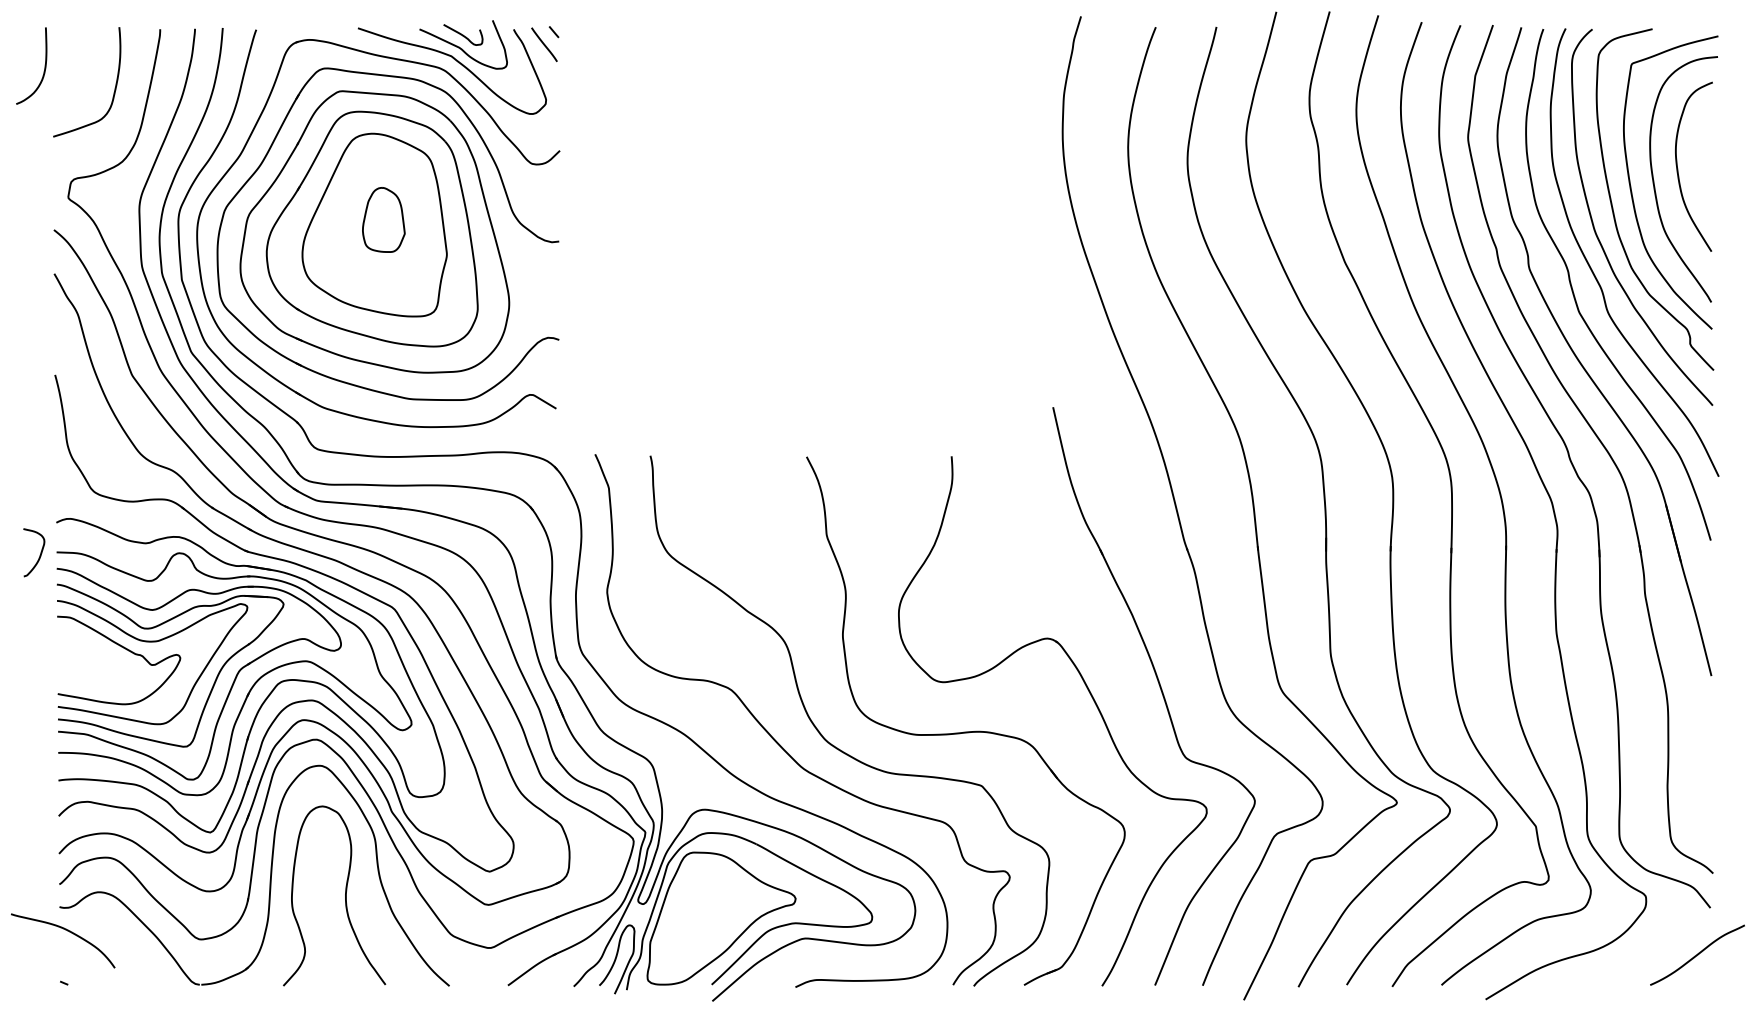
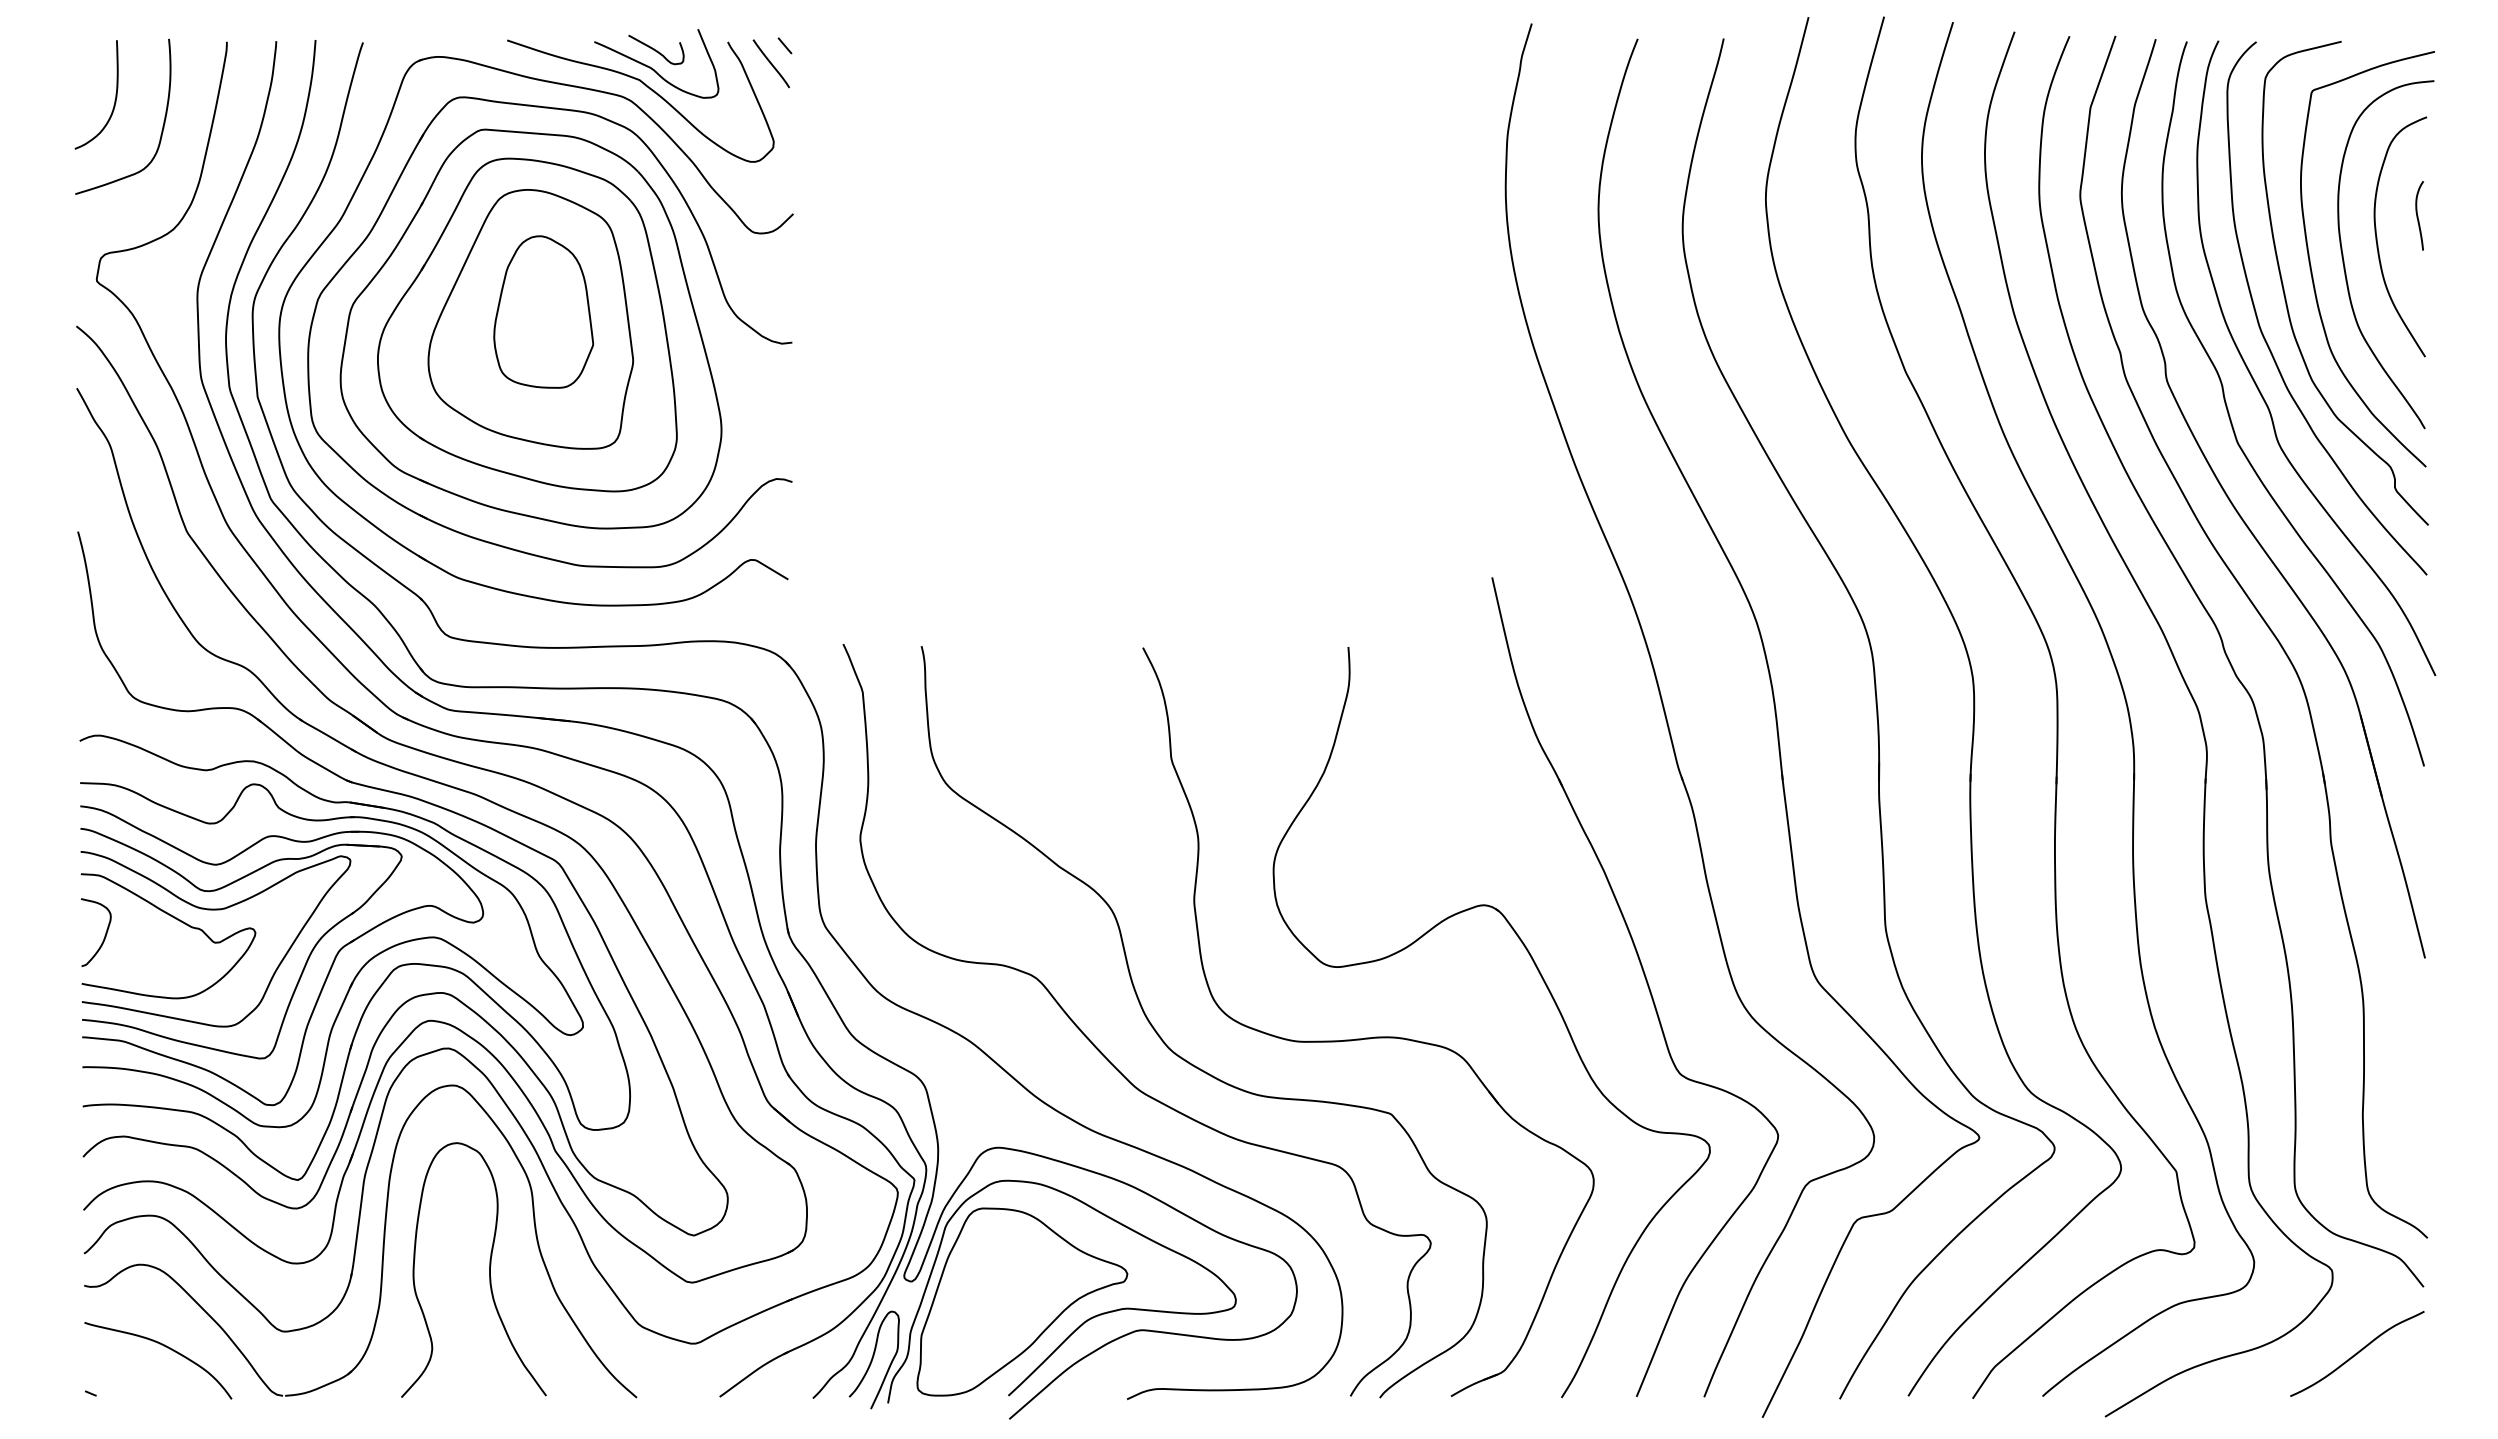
curve: (44, 69) -> (114, 100), moved
curve: (1706, 151) -> (2418, 215), added
part: (383, 219) -> (543, 311), size x1.67
curve: (39, 554) -> (104, 935), moved
curve: (68, 931) -> (165, 1347), moved
curve: (1697, 954) -> (2357, 1353), moved

